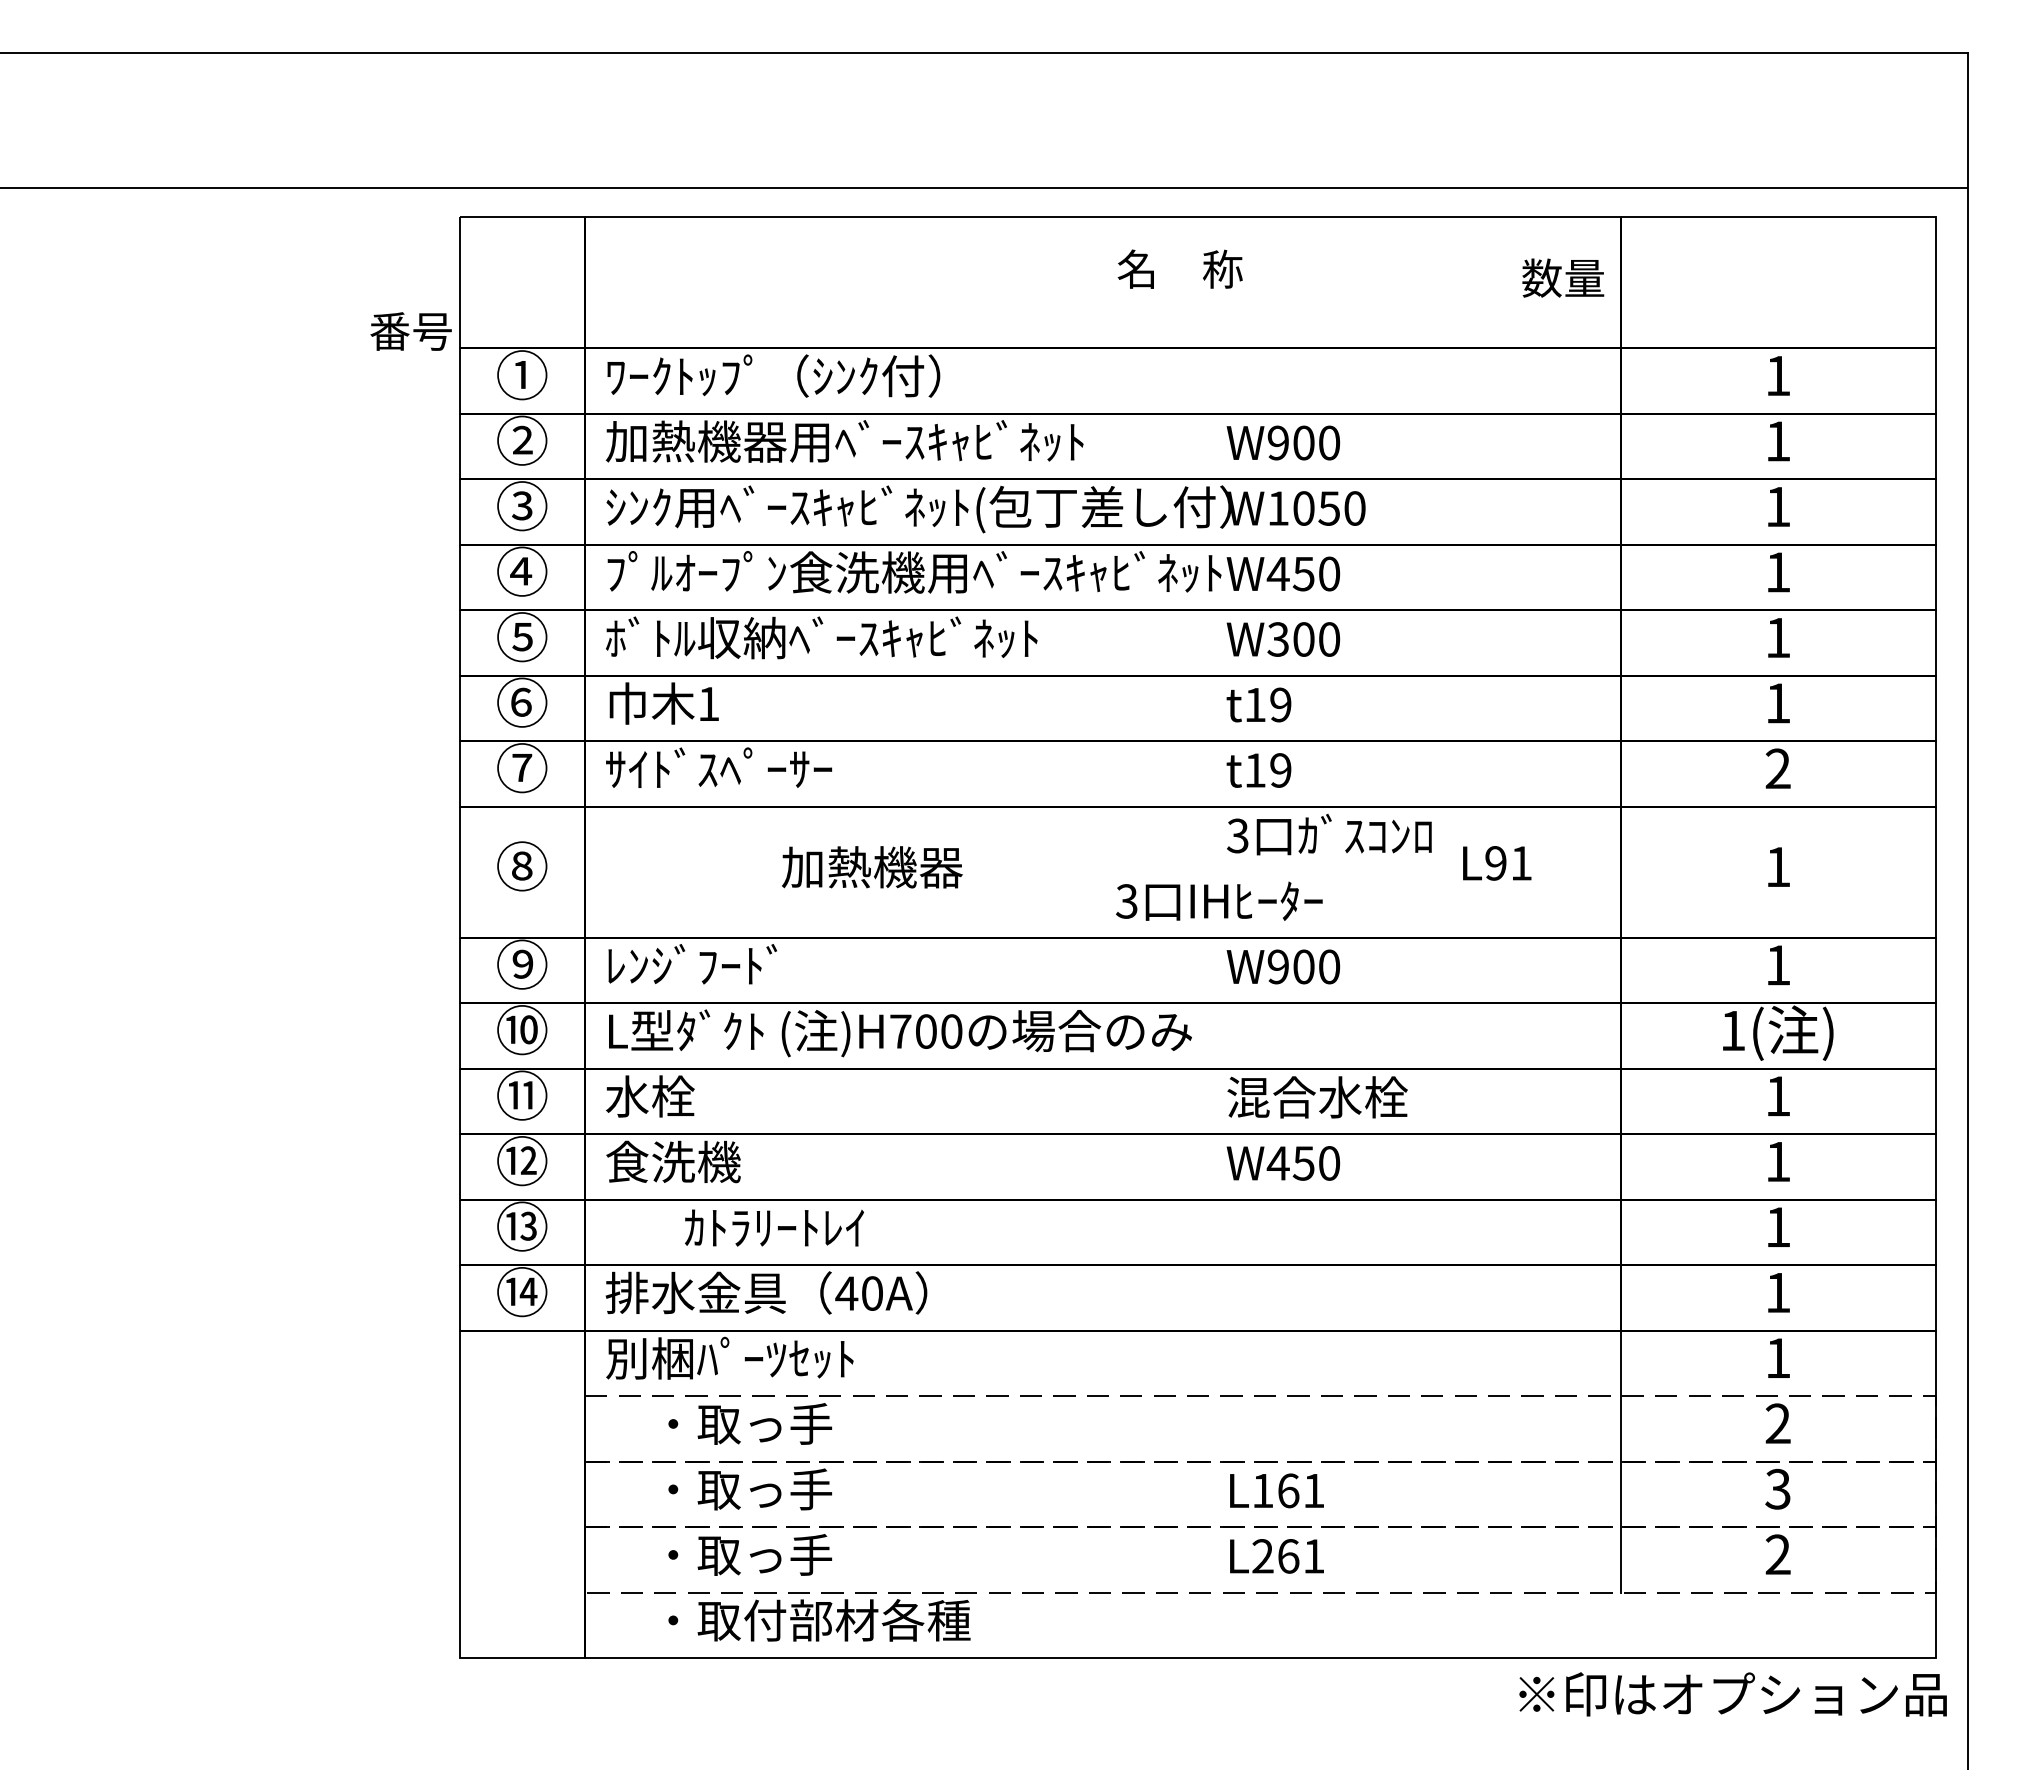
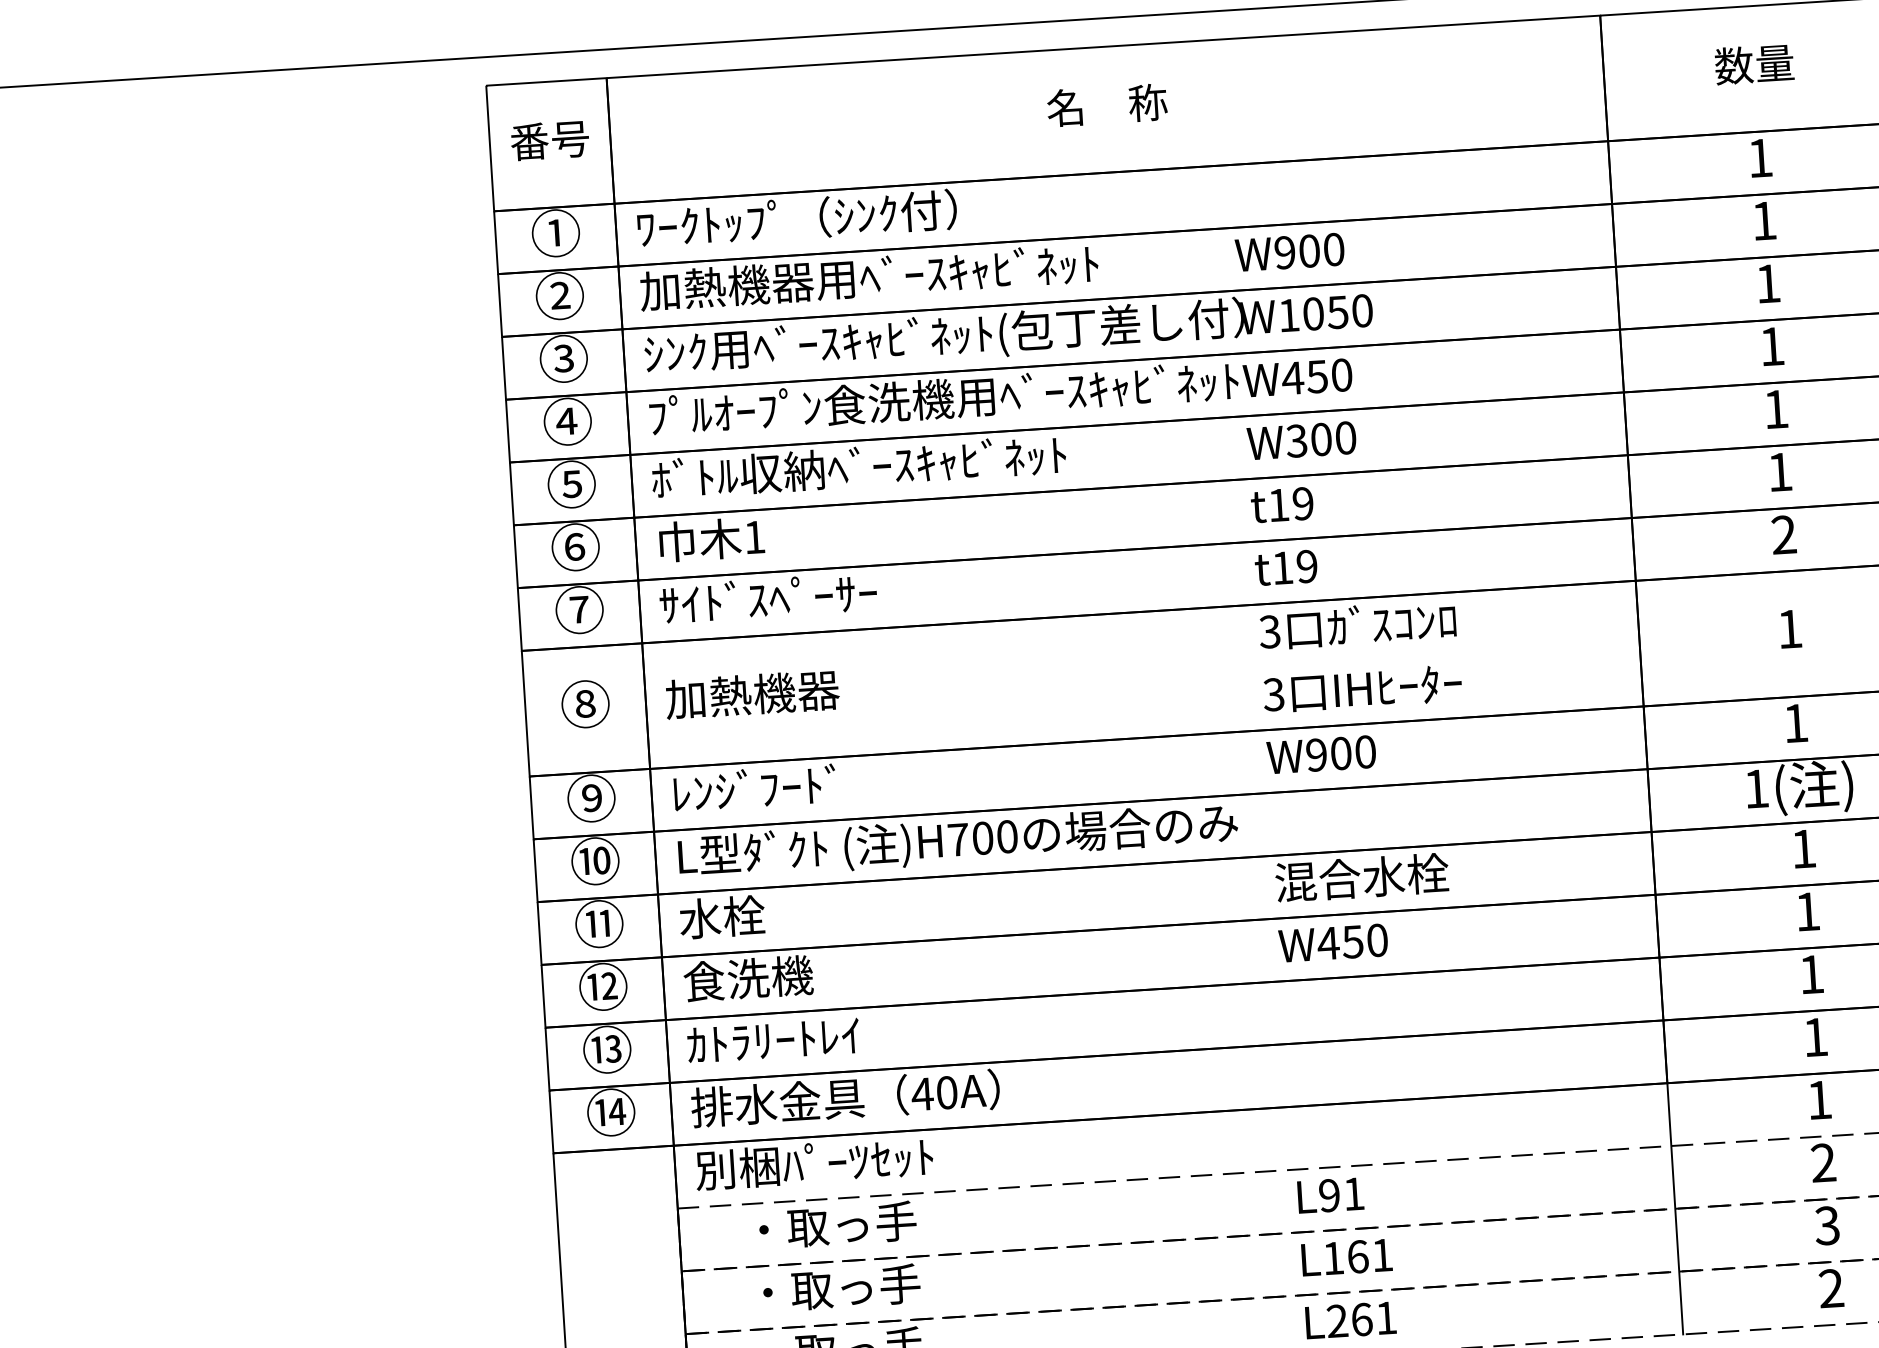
text: (1179, 268) -> (1106, 104), moved
text: (1563, 277) -> (1754, 63), moved
text: (410, 331) -> (549, 140), moved
text: (1497, 863) -> (1331, 1195), moved
text: (872, 867) -> (752, 694), moved
text: (1219, 900) -> (1362, 688), moved
text: (774, 1227) -> (773, 1040), moved

